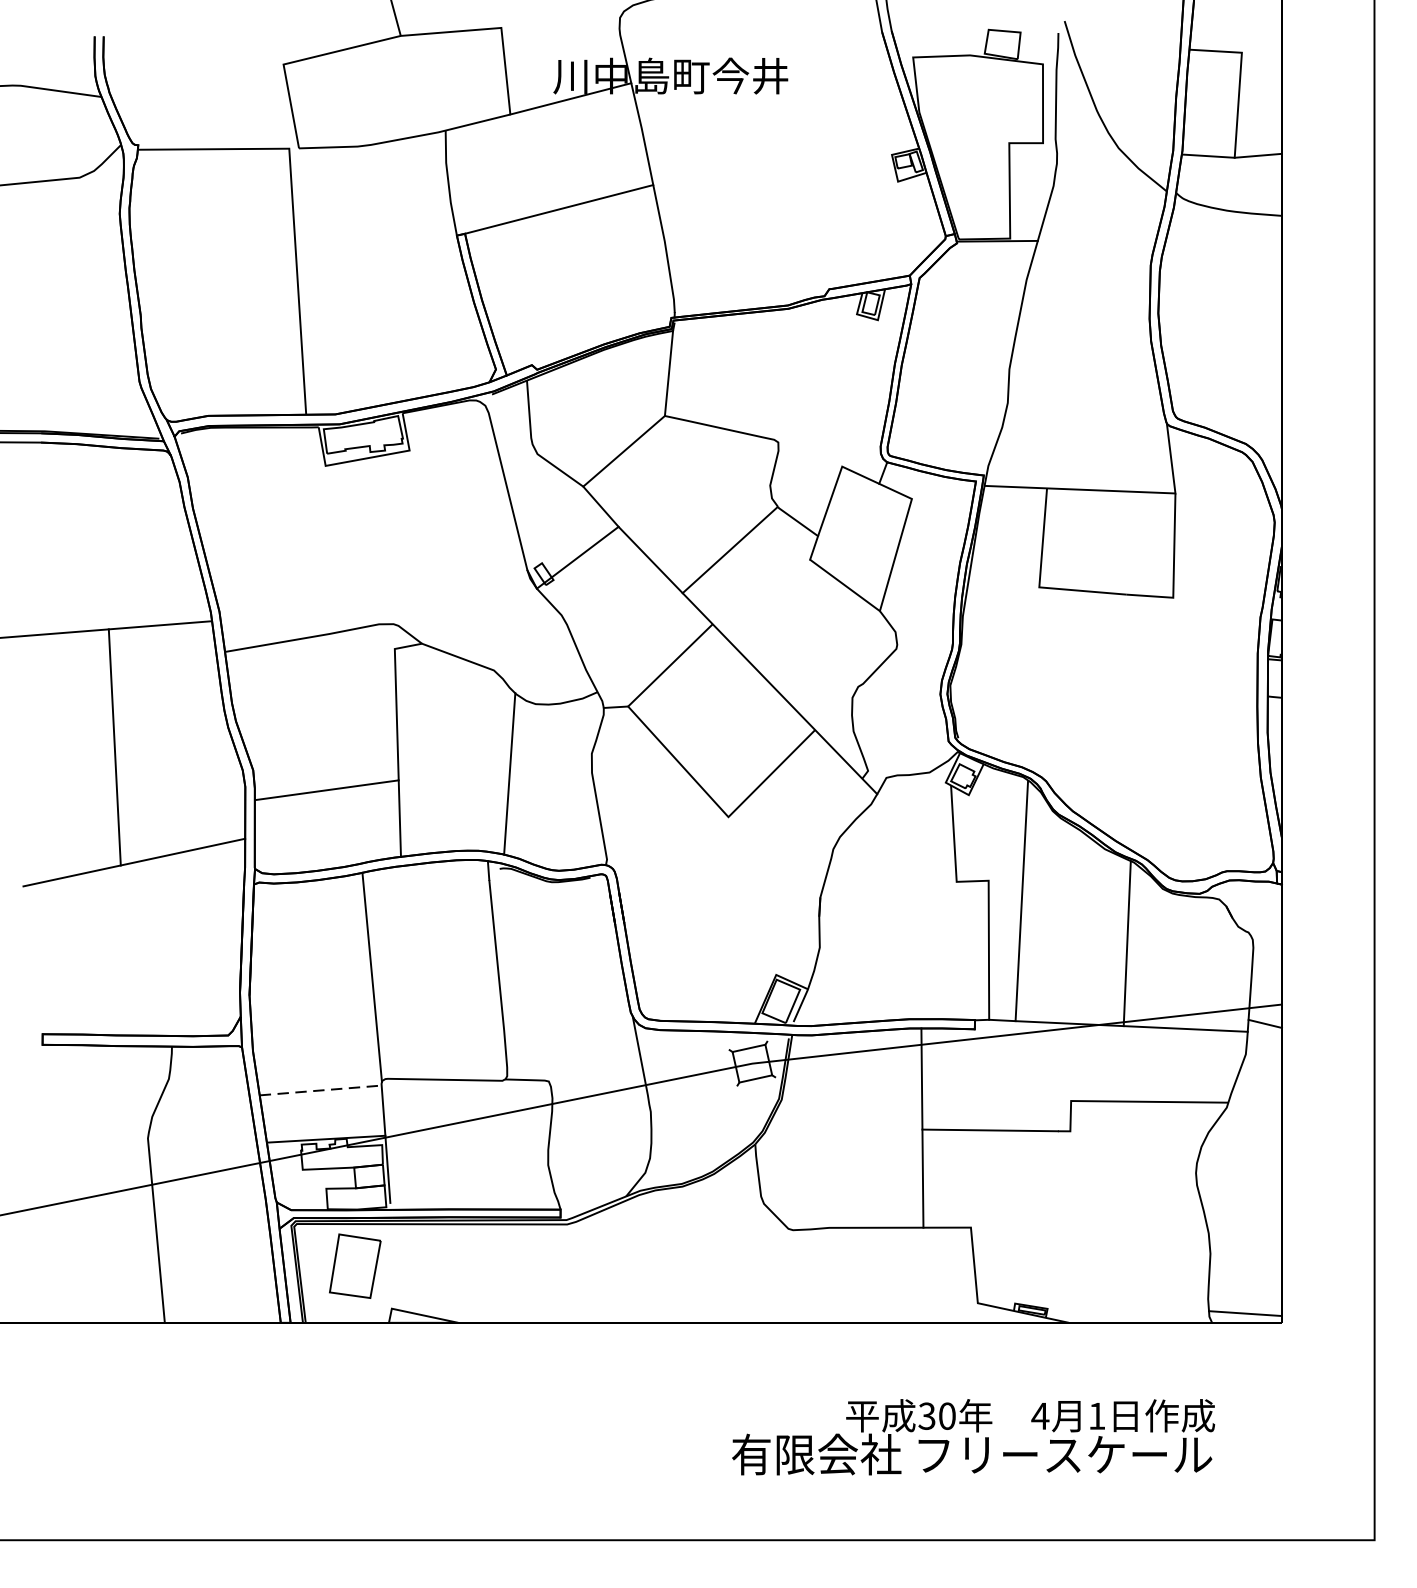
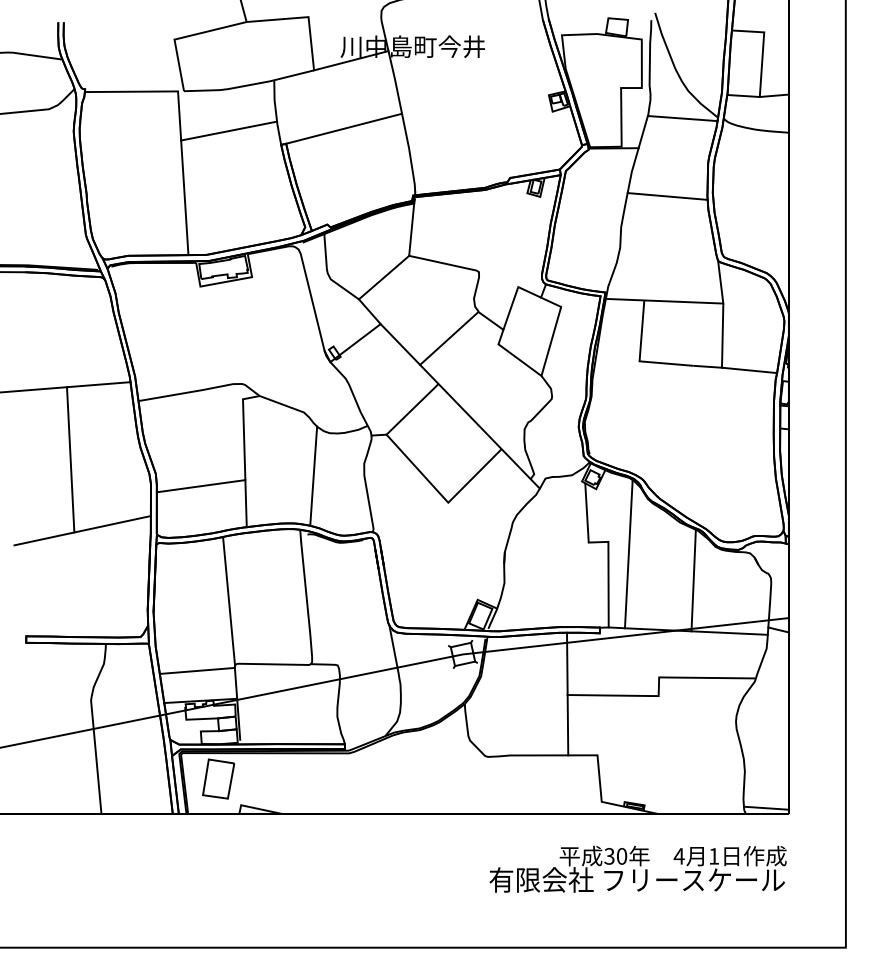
line: (1109, 192) -> (682, 118), added
line: (372, 212) -> (229, 130), added
line: (1084, 319) -> (667, 196), added
line: (1217, 602) -> (749, 370), added
line: (320, 1089) -> (197, 670), dashed -> solid
text: (972, 1435) -> (637, 868), moved

